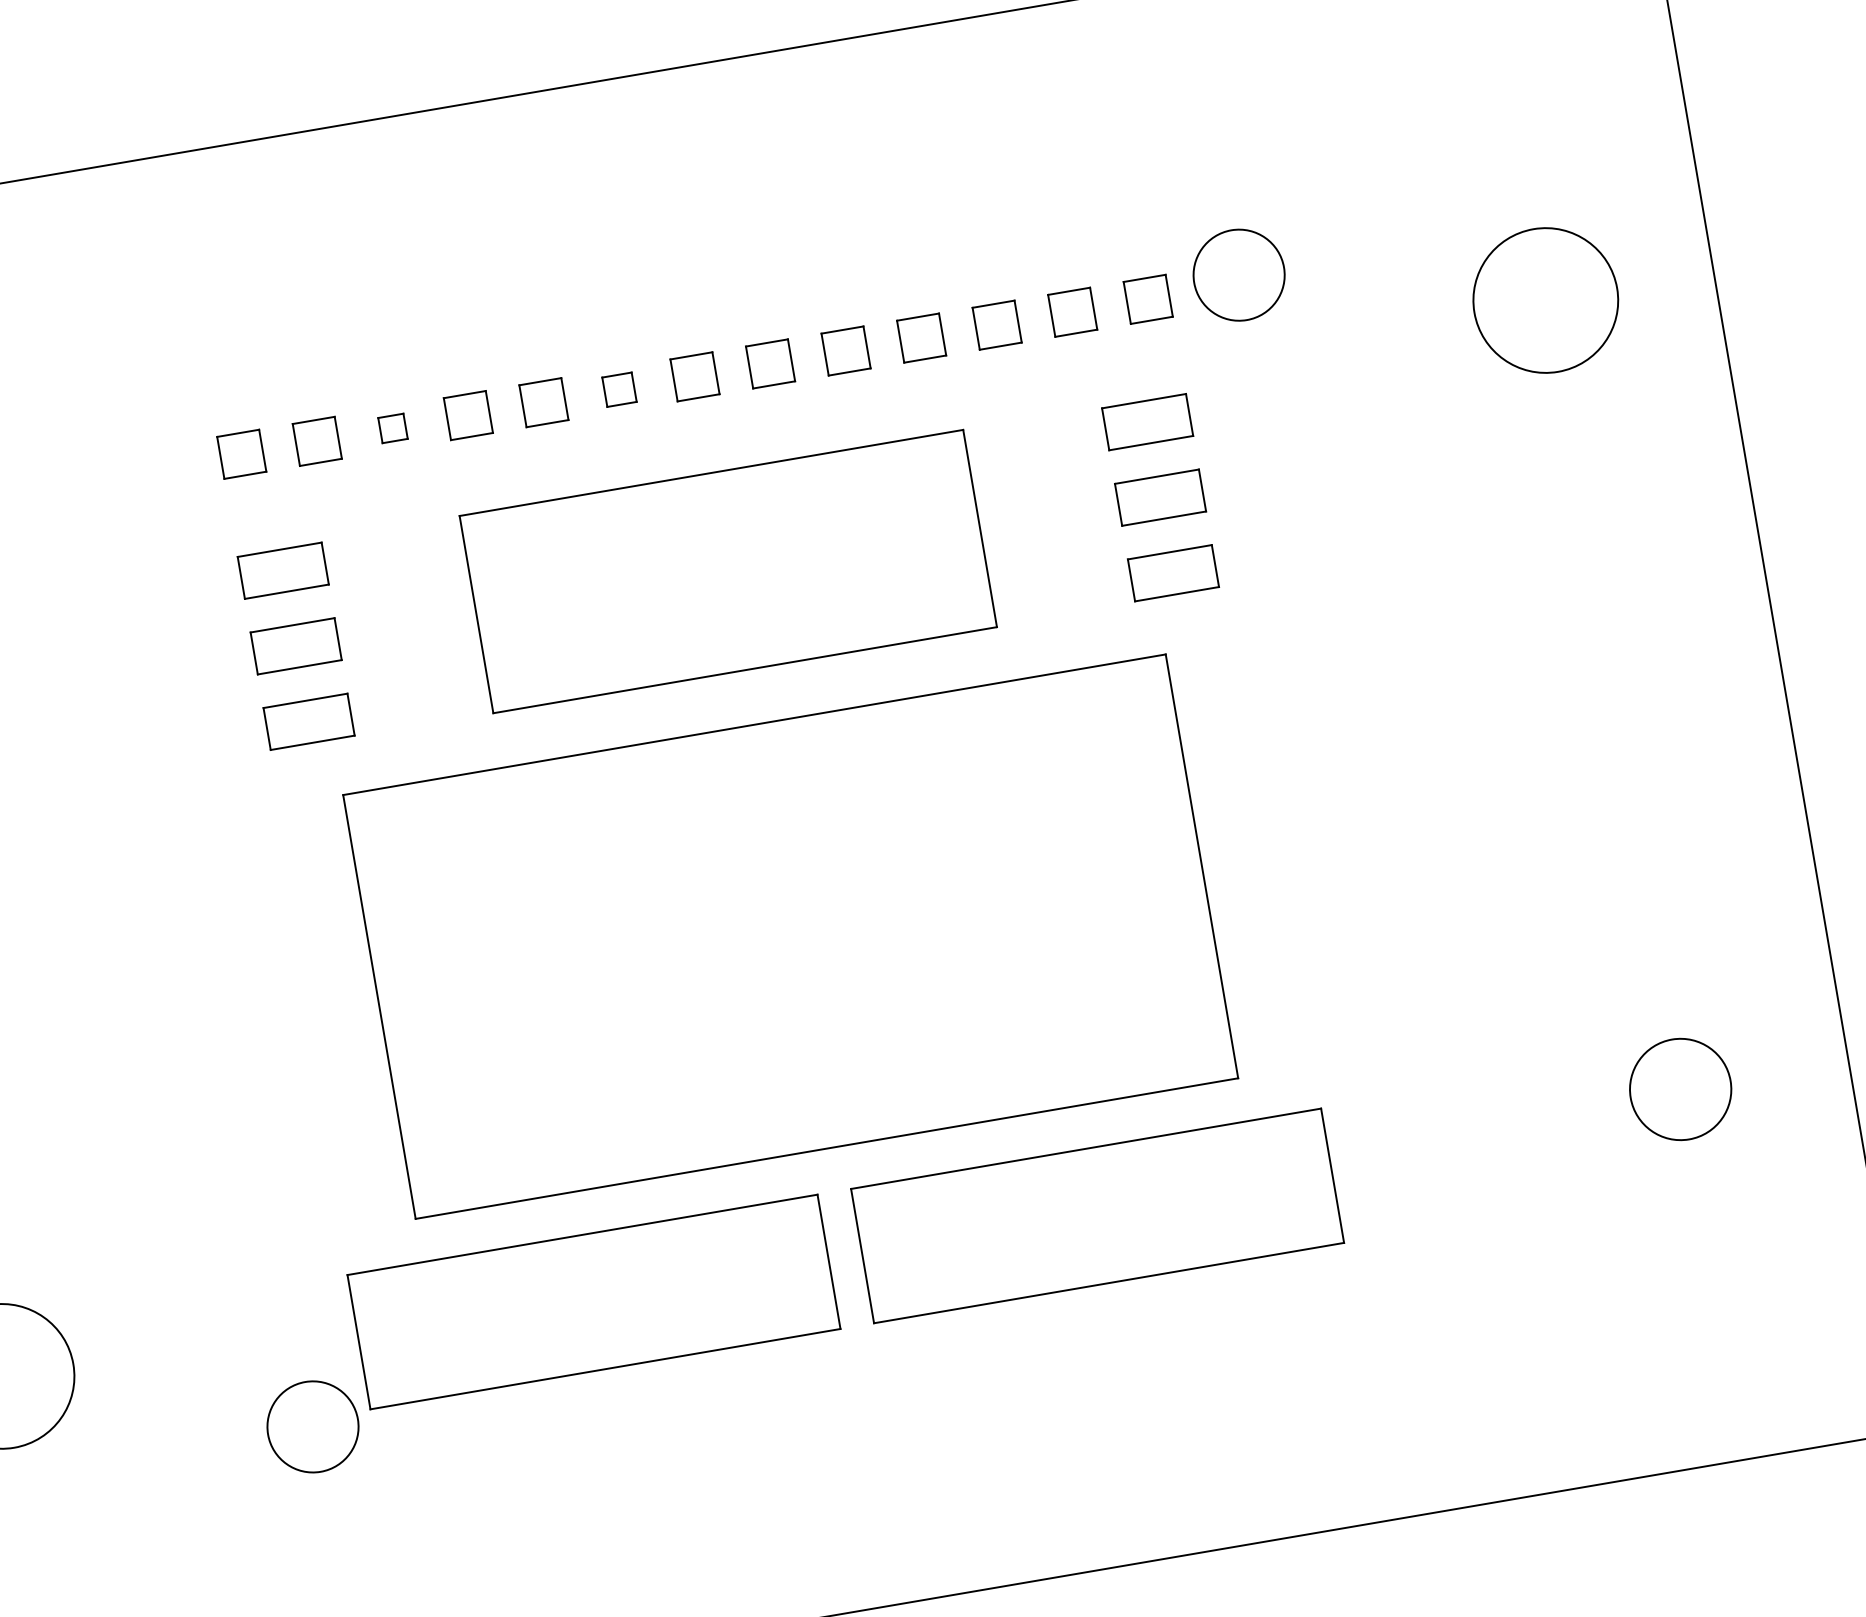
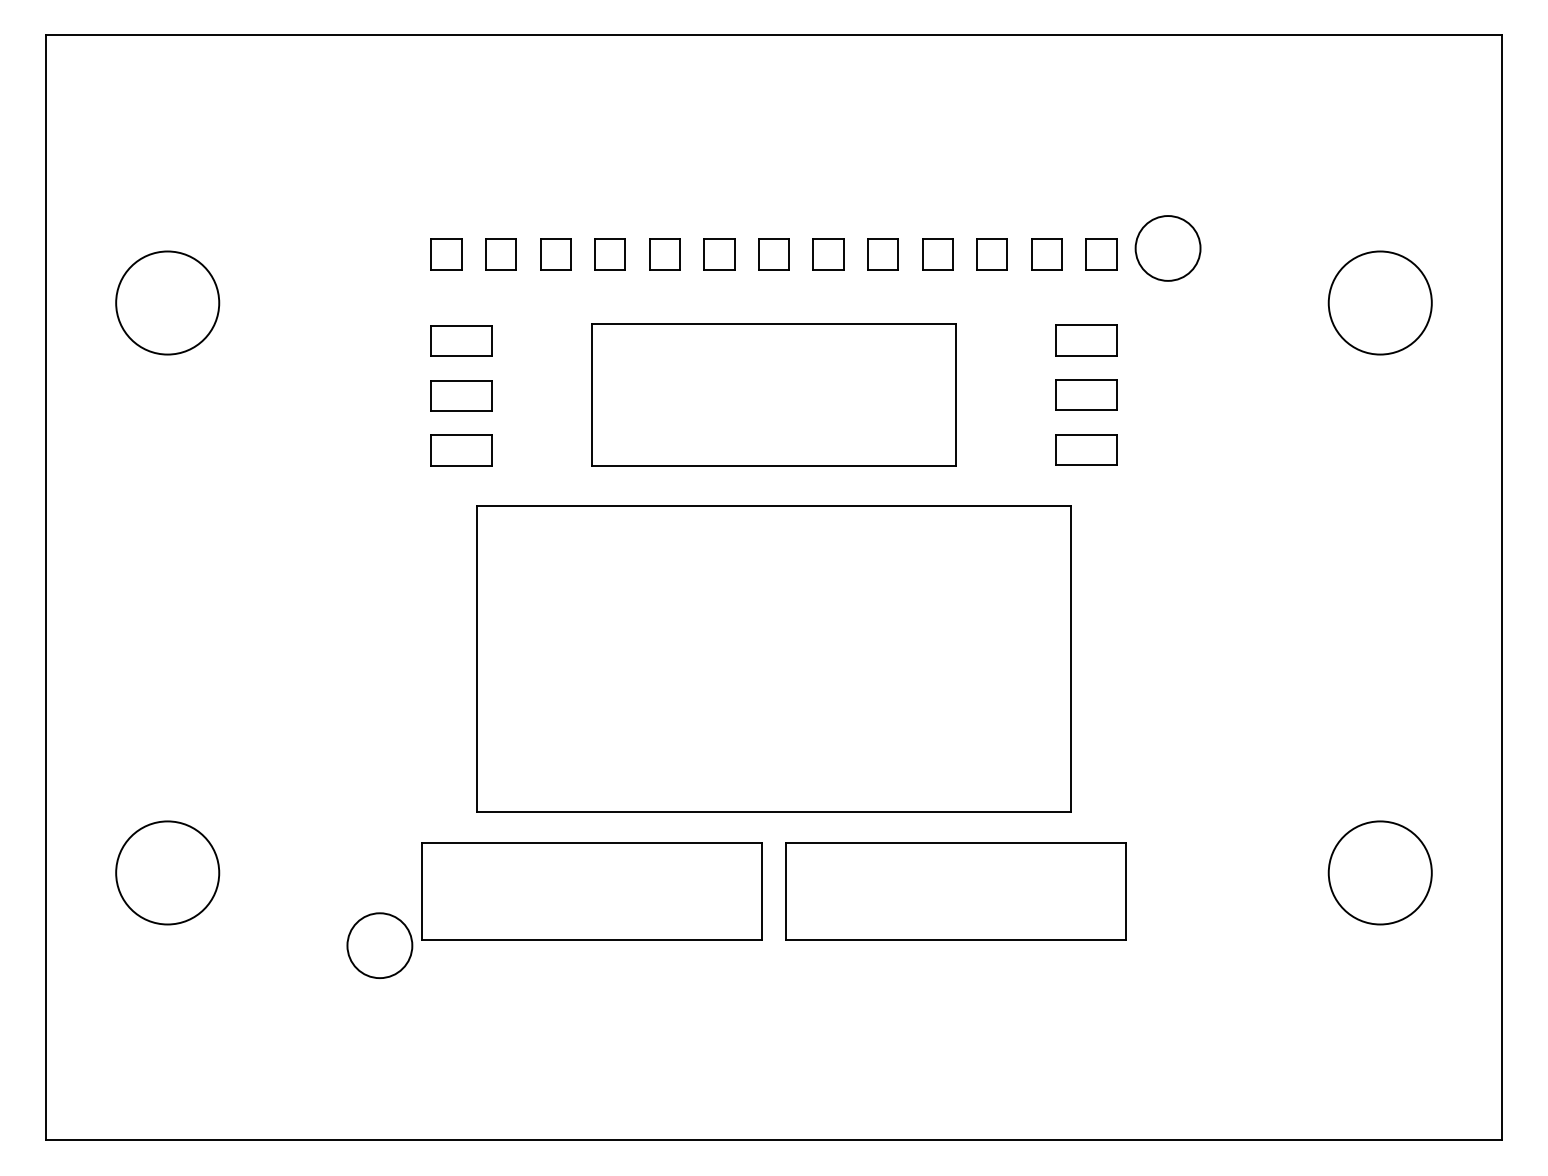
part: (619, 389) -> (719, 254), size x1.43
part: (392, 428) -> (555, 254), size x1.67
circle: (1679, 1089) -> (1379, 872), size x1.43

